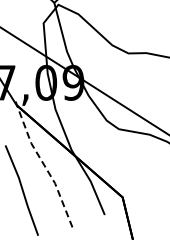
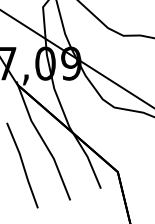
line: (43, 164) -> (42, 140), dashed -> solid

